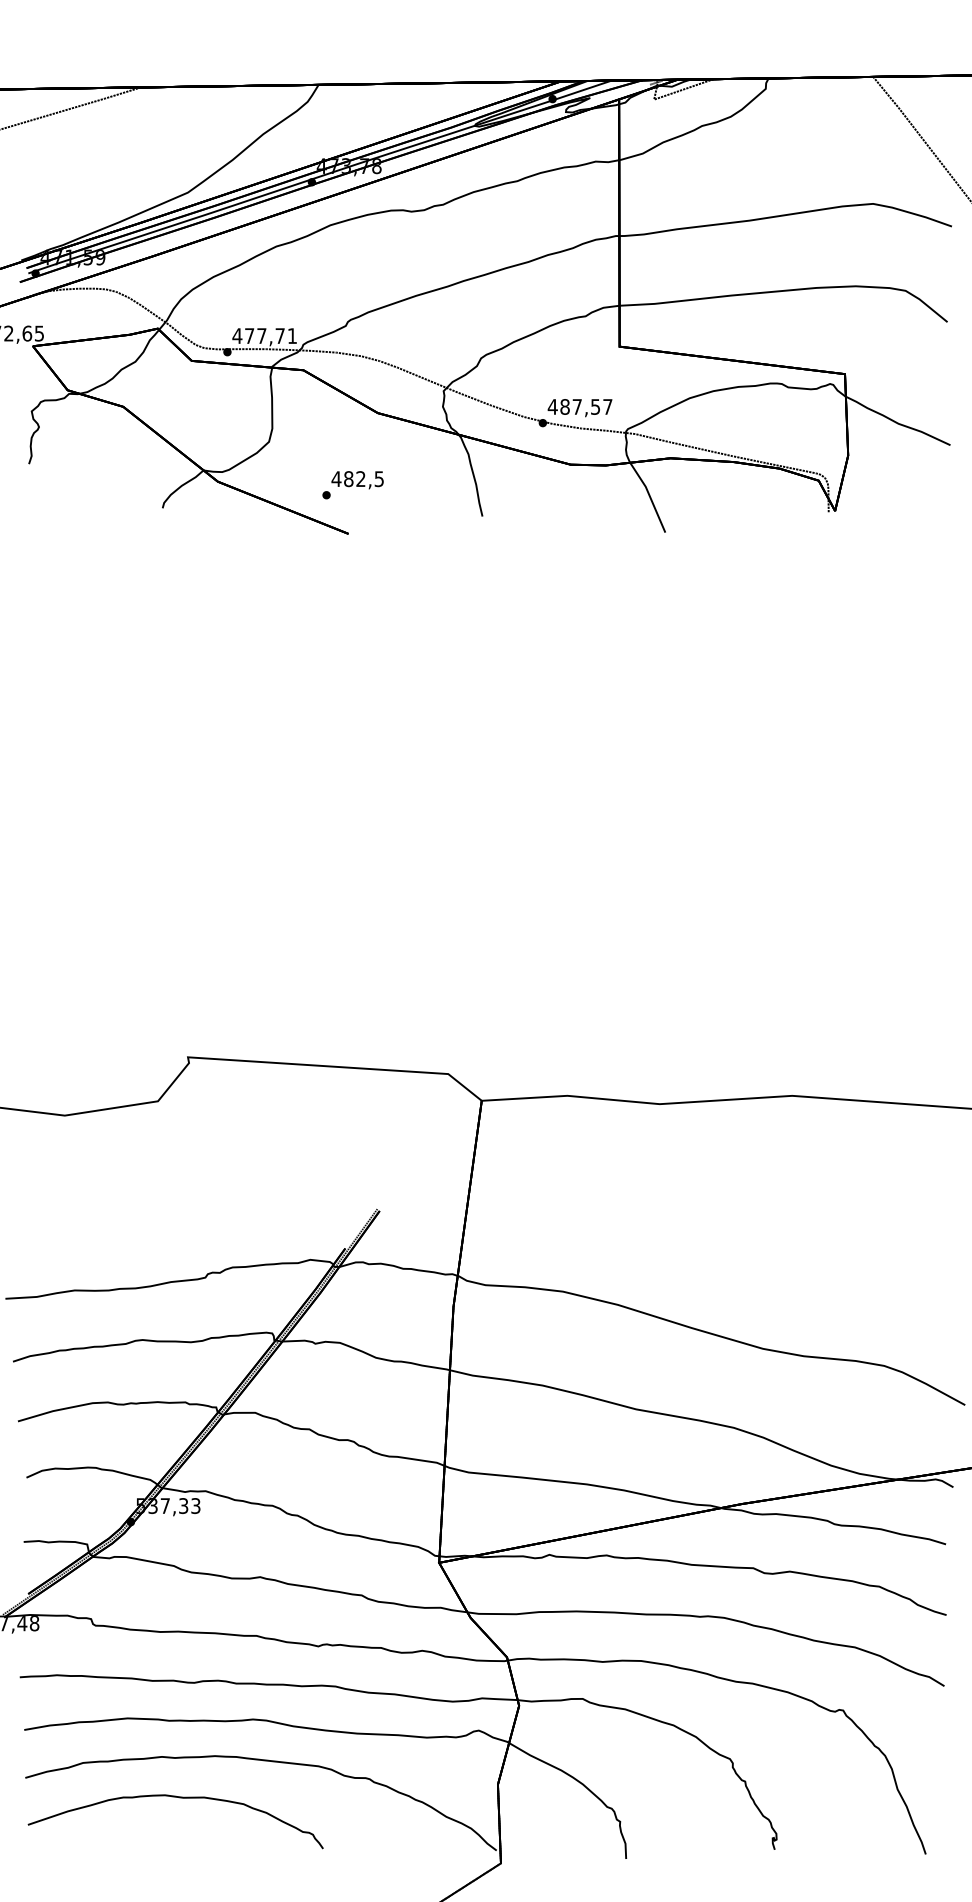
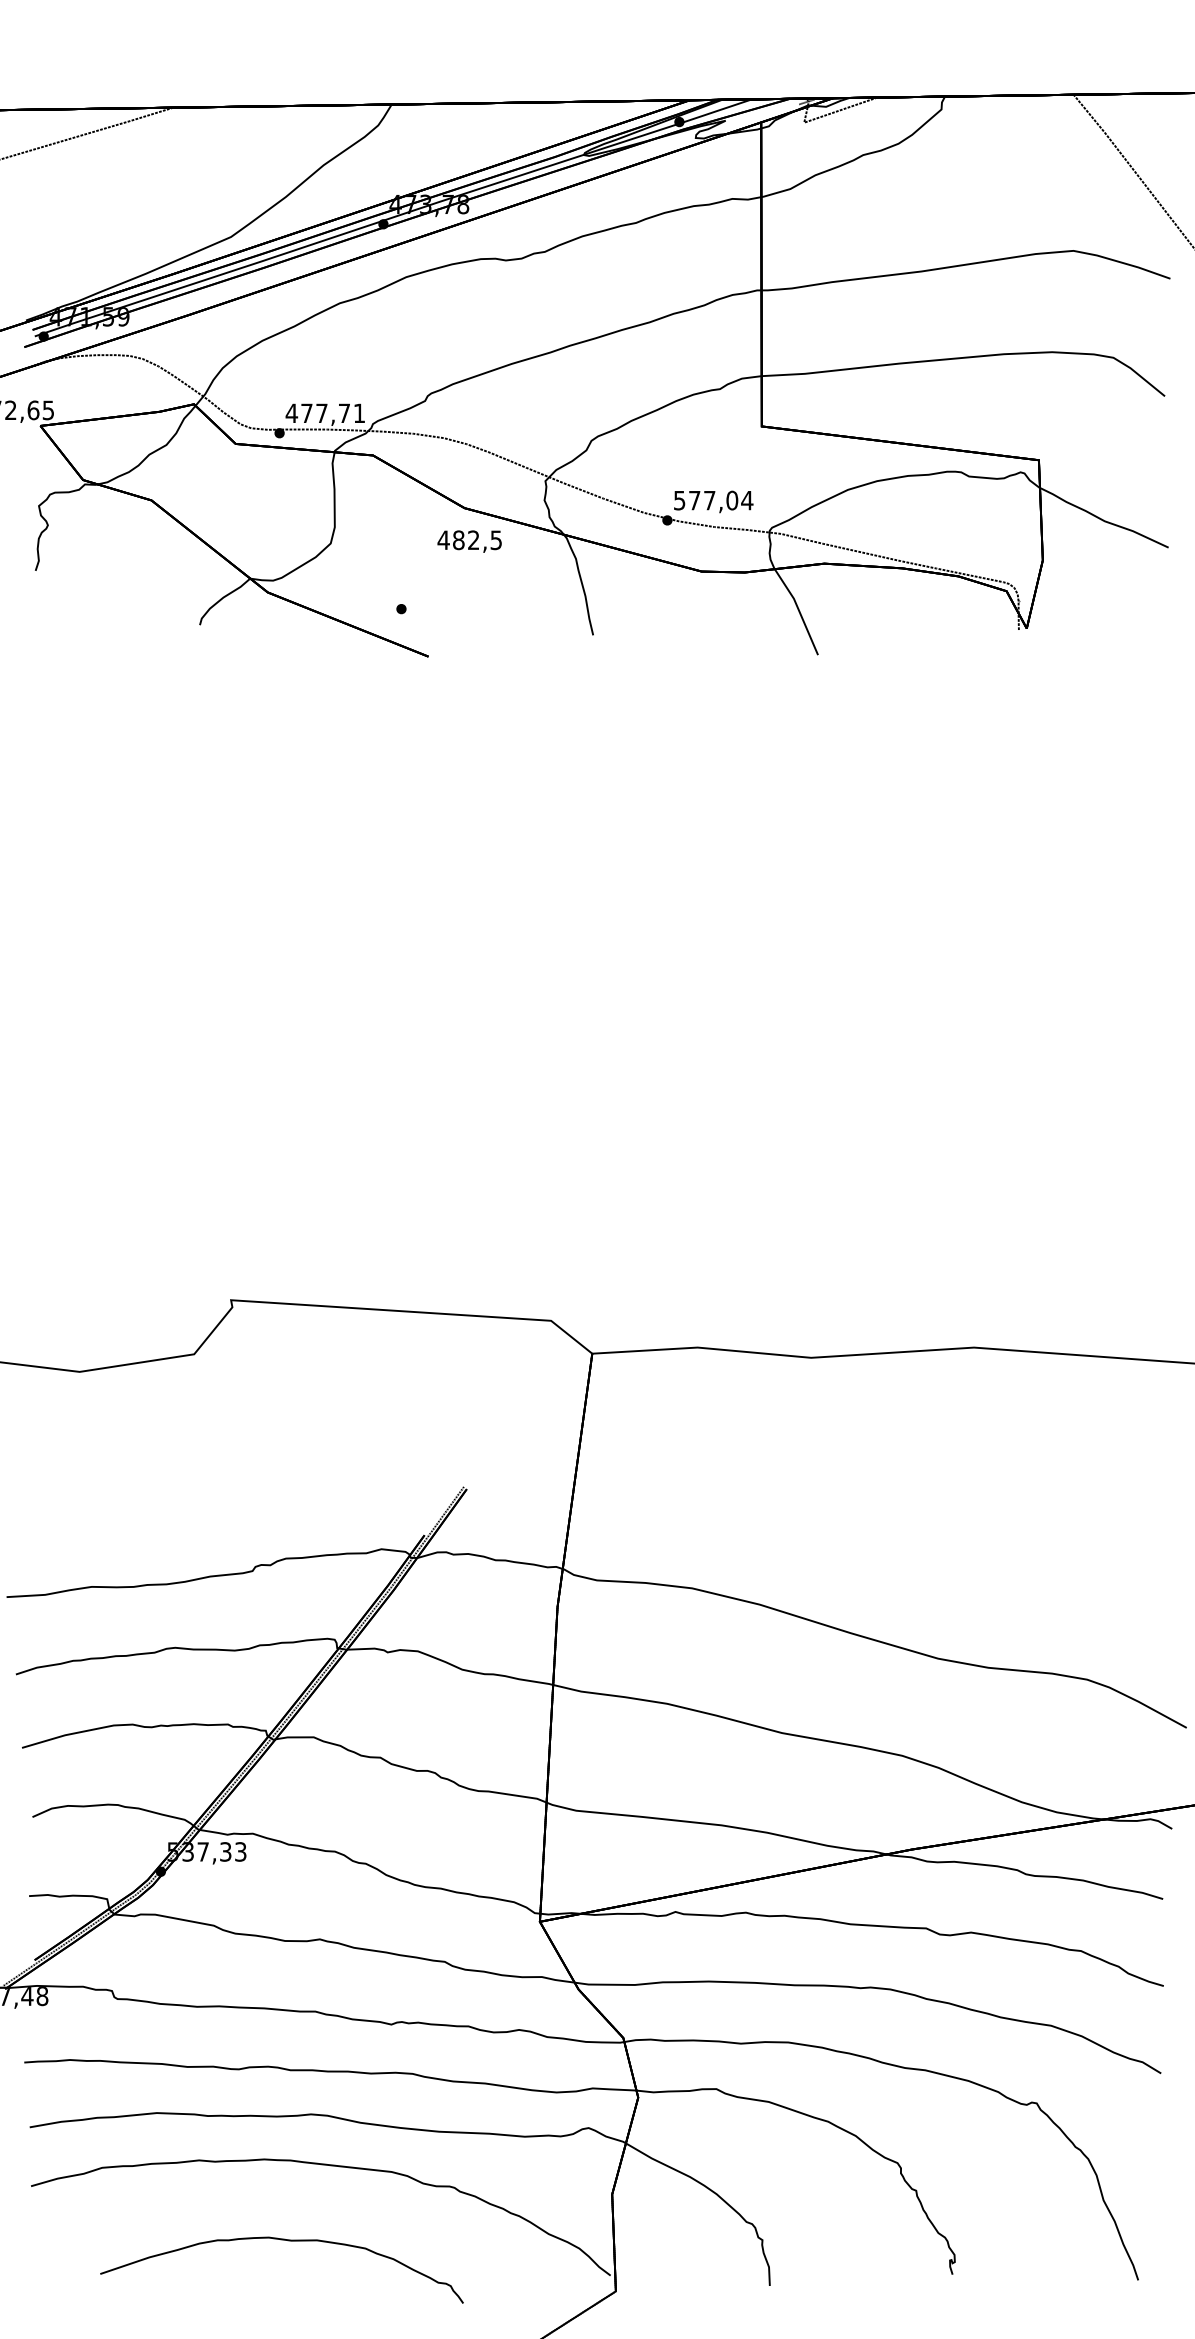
text: (580, 406) -> (713, 500), 487,57 -> 577,04
text: (357, 480) -> (469, 541), moved
curve: (181, 1798) -> (288, 2241), moved

